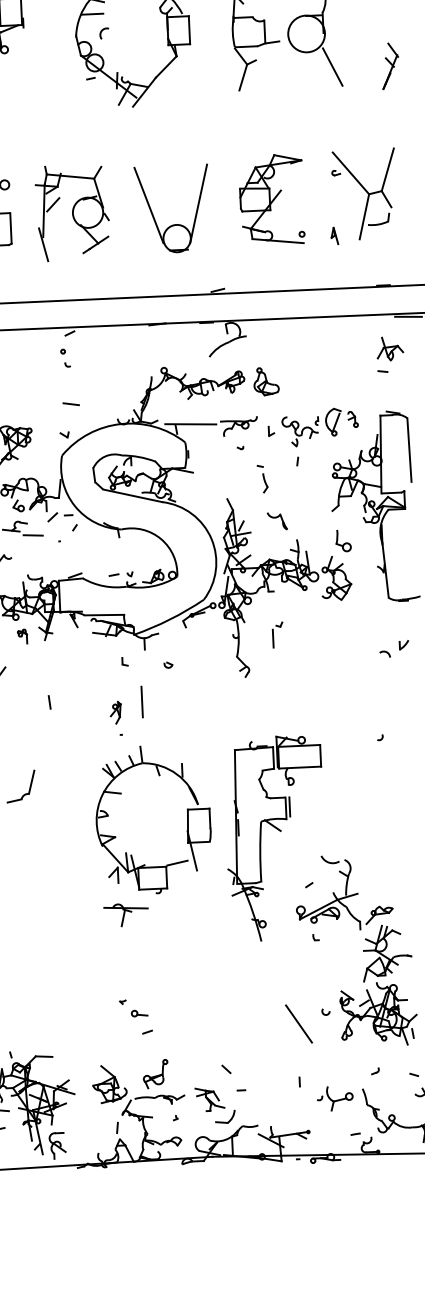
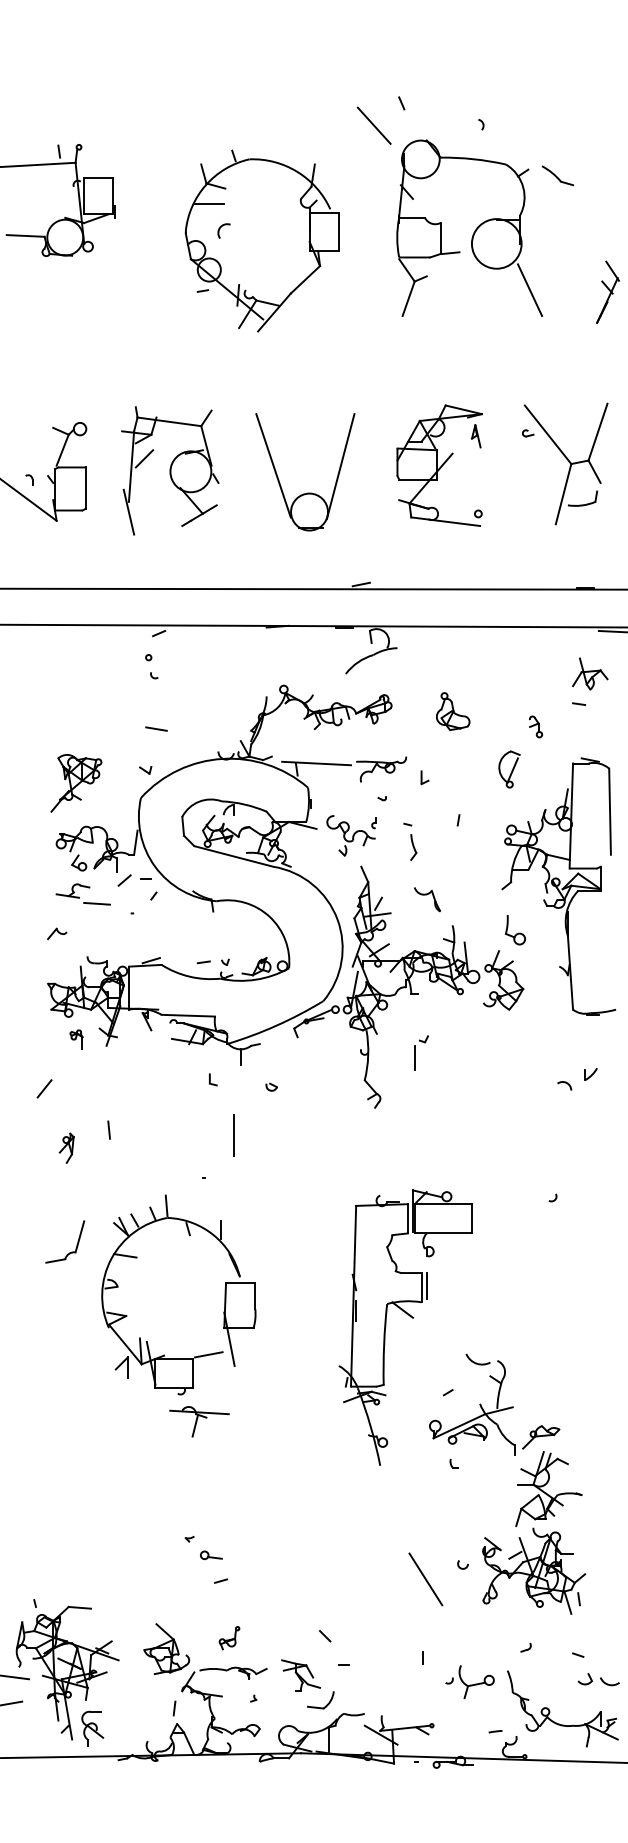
part: (334, 236) -> (475, 436), moved
part: (266, 381) -> (453, 711), moved
part: (353, 419) -> (536, 726), moved
part: (300, 431) -> (351, 835), moved
part: (115, 712) -> (66, 1147), moved
part: (187, 817) -> (224, 1294), moved
part: (155, 1073) -> (229, 1637), size x0.6

